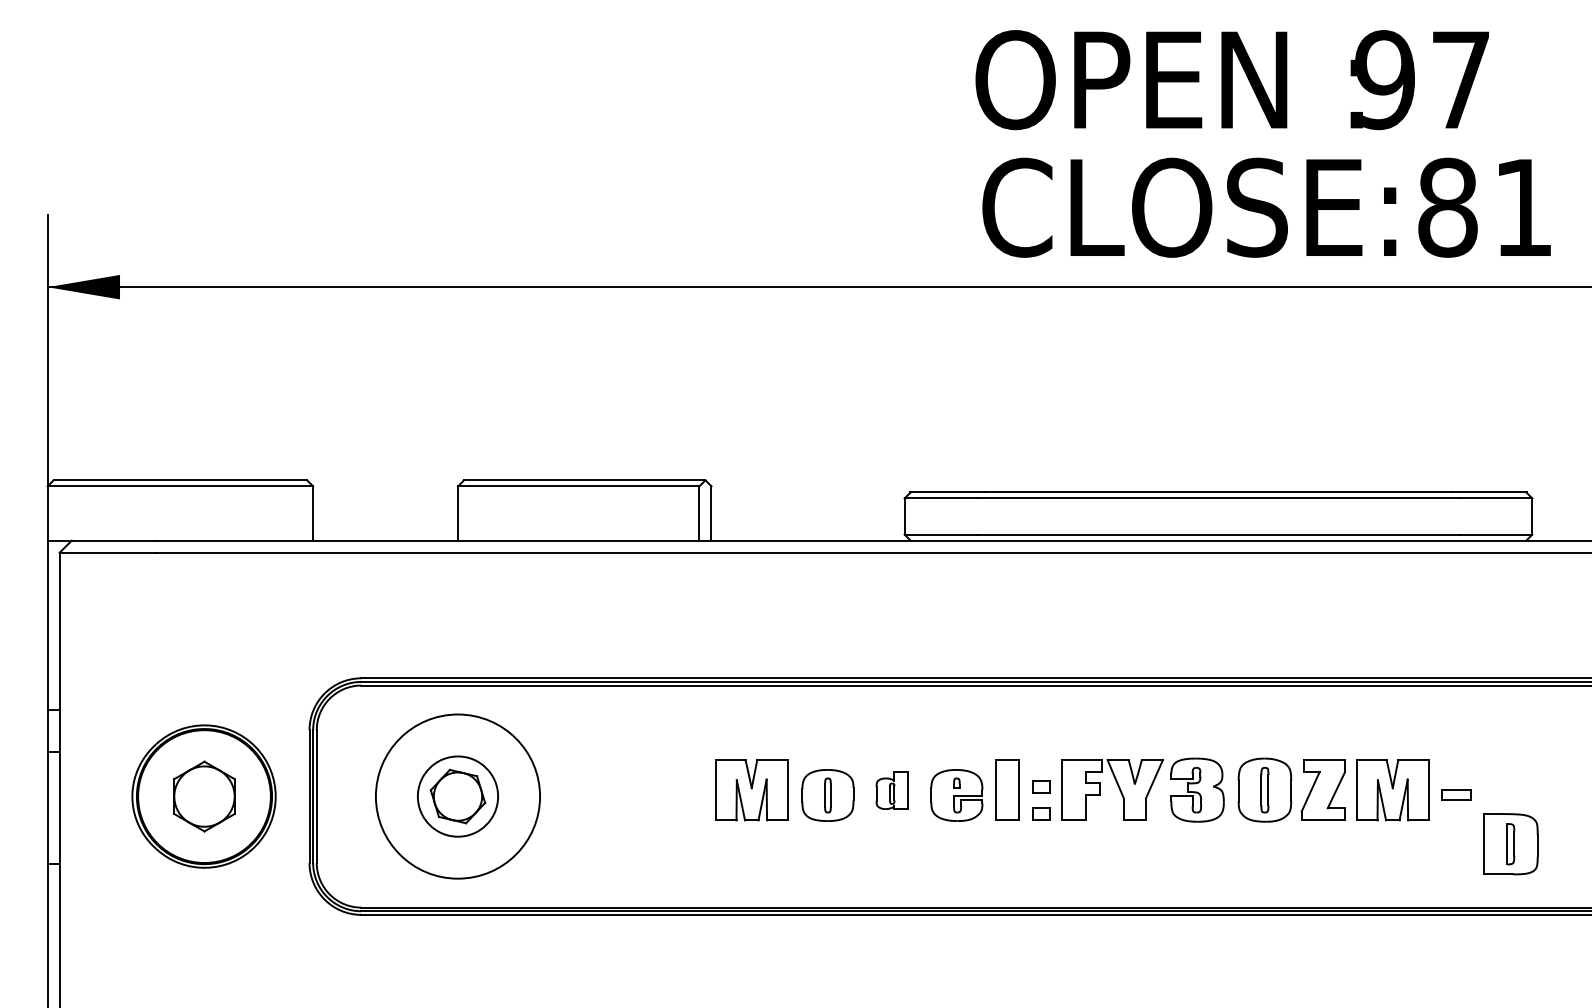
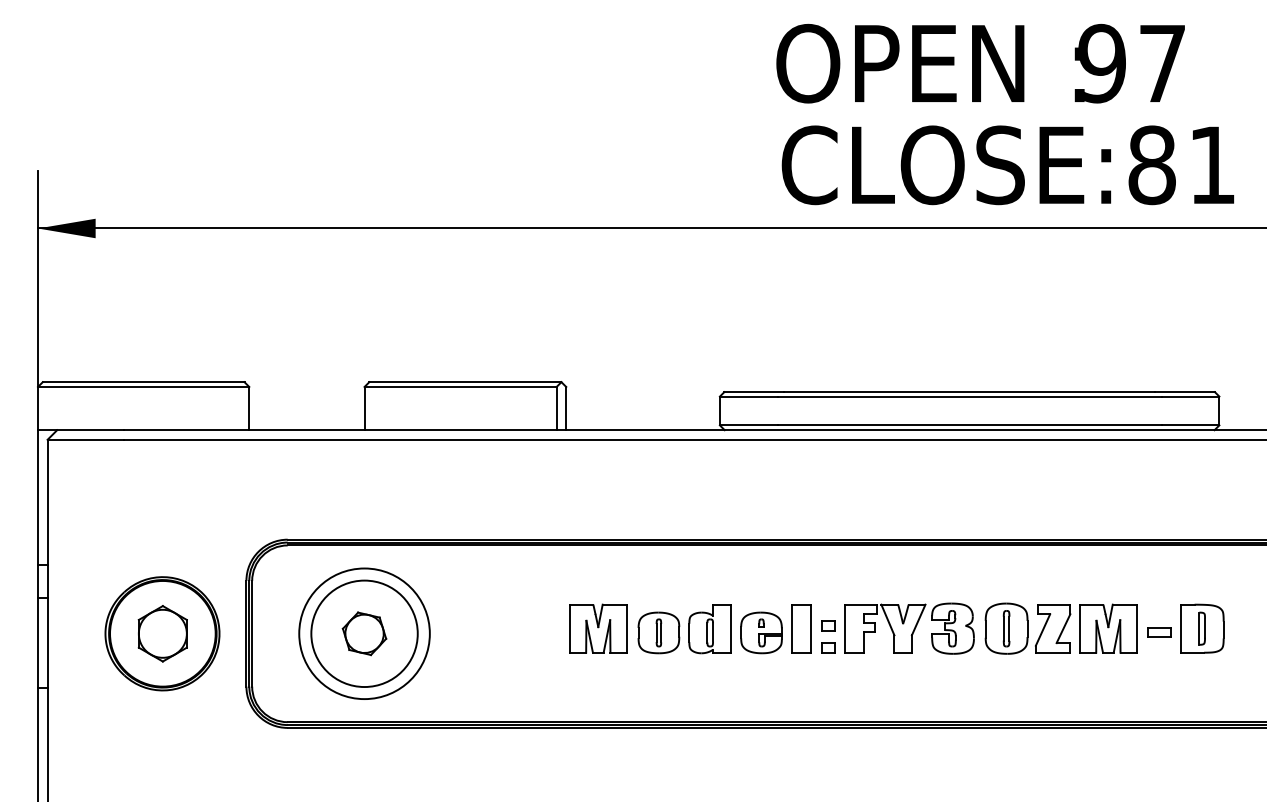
part: (891, 791) -> (709, 629), size x1.67
circle: (457, 796) -> (364, 633), size x1.67
part: (1511, 843) -> (1202, 628), moved

